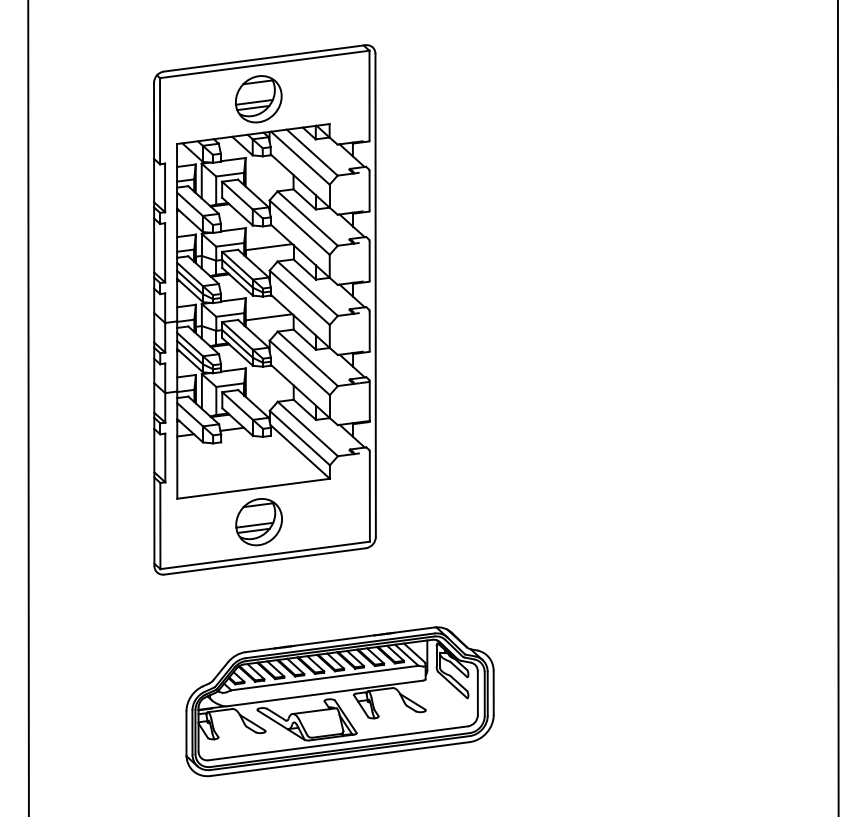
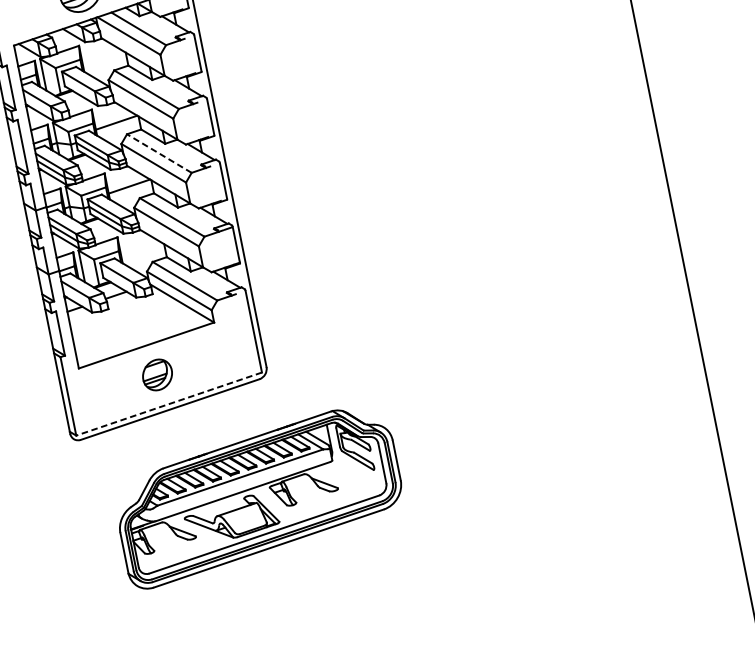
line: (307, 288) -> (159, 153), solid -> dashed
part: (258, 522) -> (157, 375), size x0.7
line: (265, 555) -> (169, 404), solid -> dashed
part: (339, 701) -> (257, 496), moved

